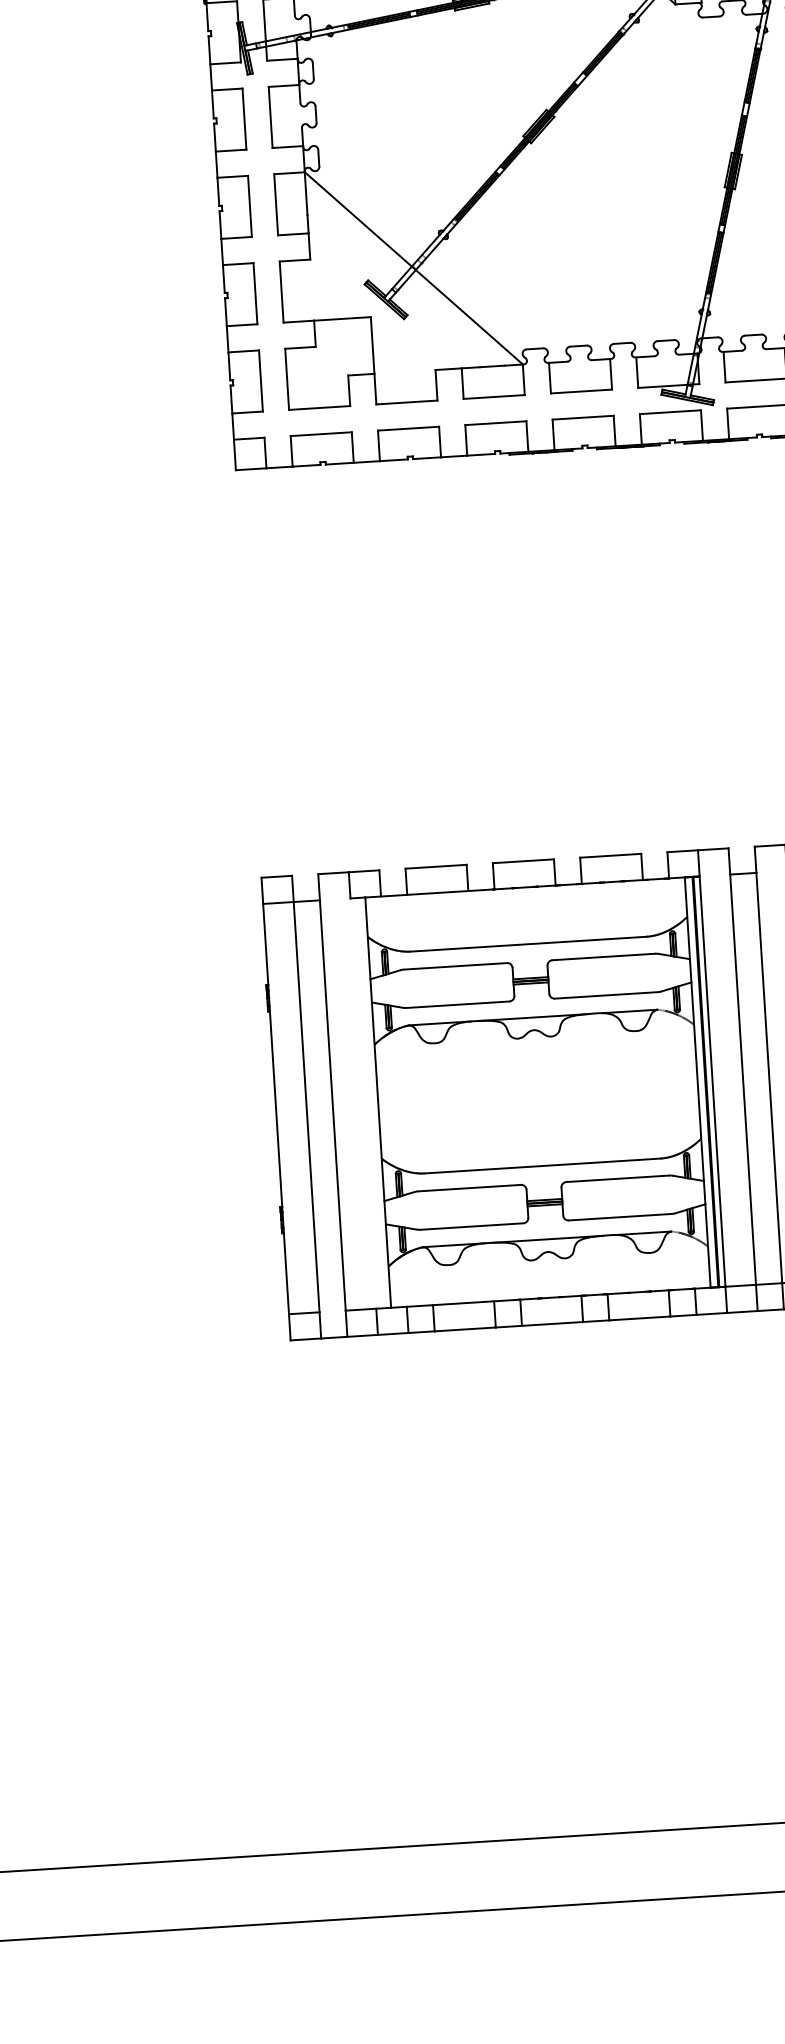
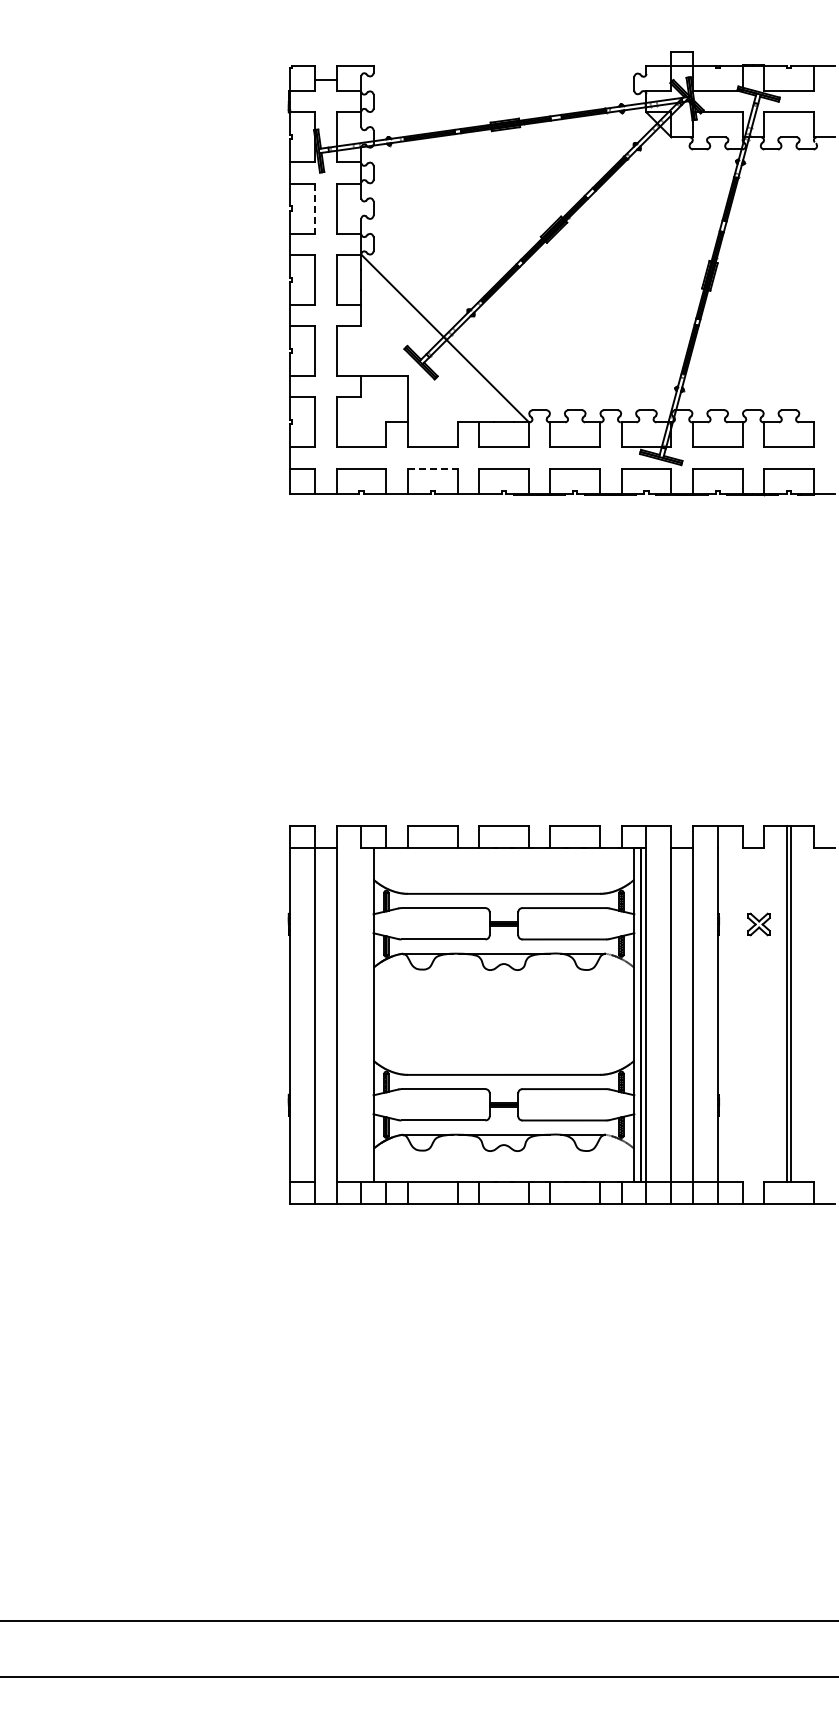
line: (244, 118) -> (315, 208), solid -> dashed
line: (408, 428) -> (432, 468), solid -> dashed

